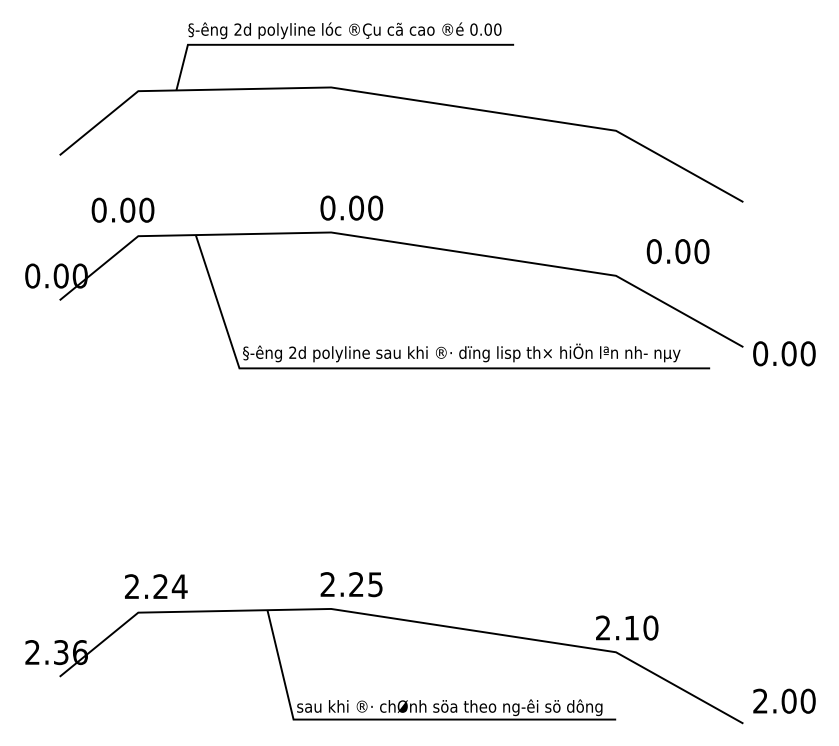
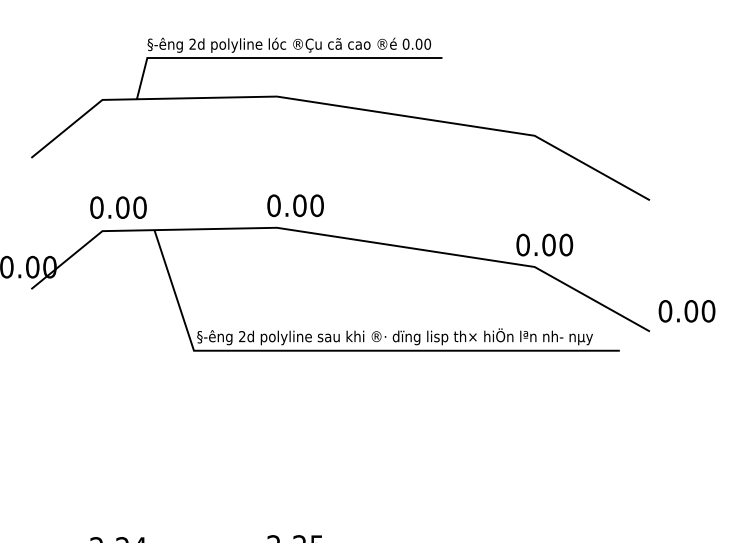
text: (122, 209) -> (118, 206), moved
text: (677, 251) -> (544, 244), moved
text: (784, 353) -> (687, 311), moved

